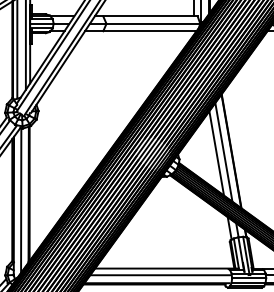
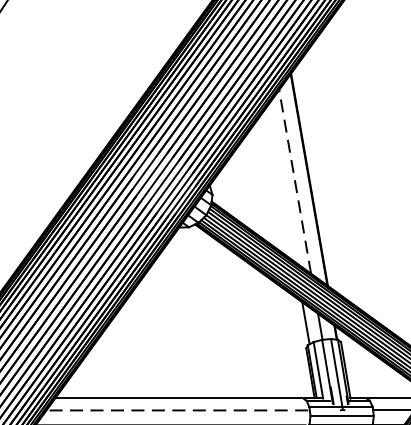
line: (223, 151) -> (294, 180), solid -> dashed
line: (216, 153) -> (281, 183), removed
line: (160, 275) -> (177, 410), solid -> dashed

